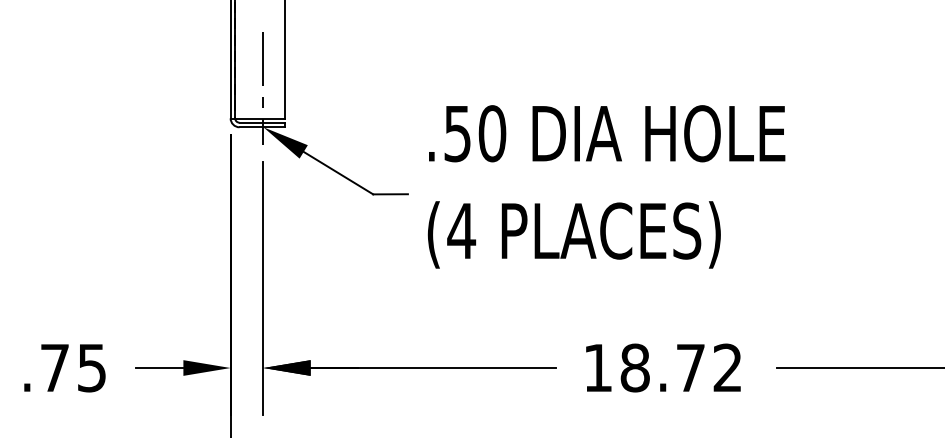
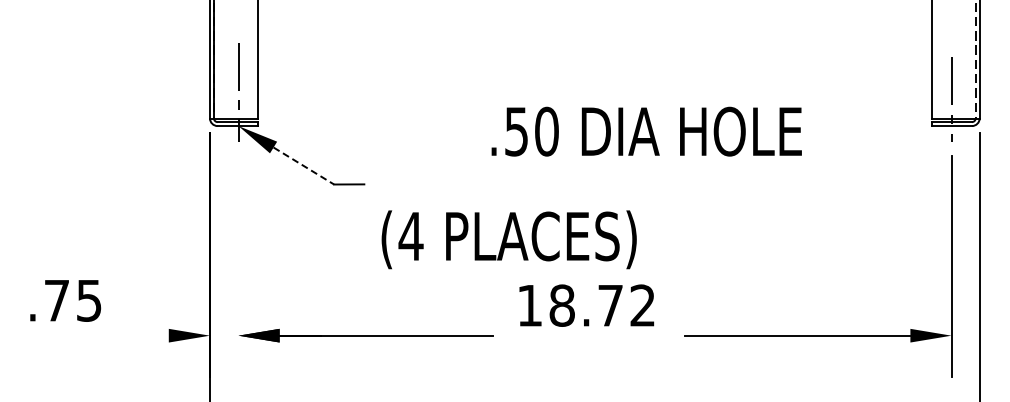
text: (606, 133) -> (646, 131), moved
line: (339, 173) -> (304, 166), solid -> dashed
text: (573, 234) -> (508, 239), moved
line: (263, 288) -> (238, 266), removed
text: (64, 367) -> (65, 300), moved
line: (158, 367) -> (147, 335), removed
text: (663, 367) -> (586, 305), moved

